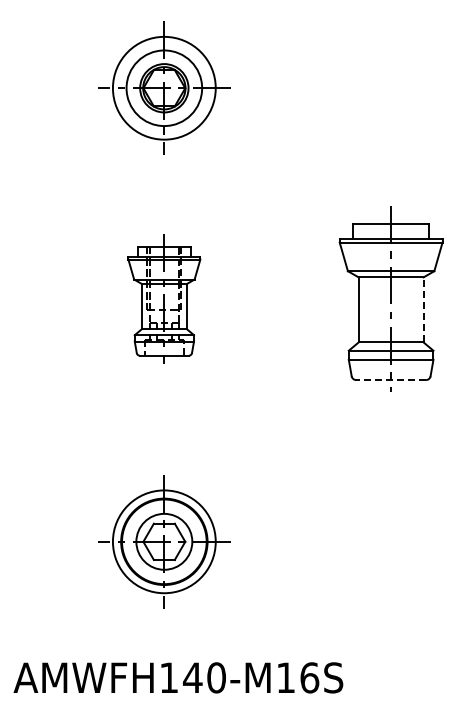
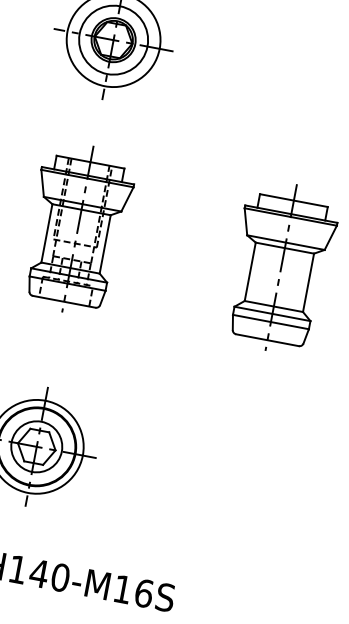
part: (164, 298) -> (78, 228), size x1.43
line: (423, 309) -> (308, 282), dashed -> solid
line: (391, 380) -> (267, 340), dashed -> solid

